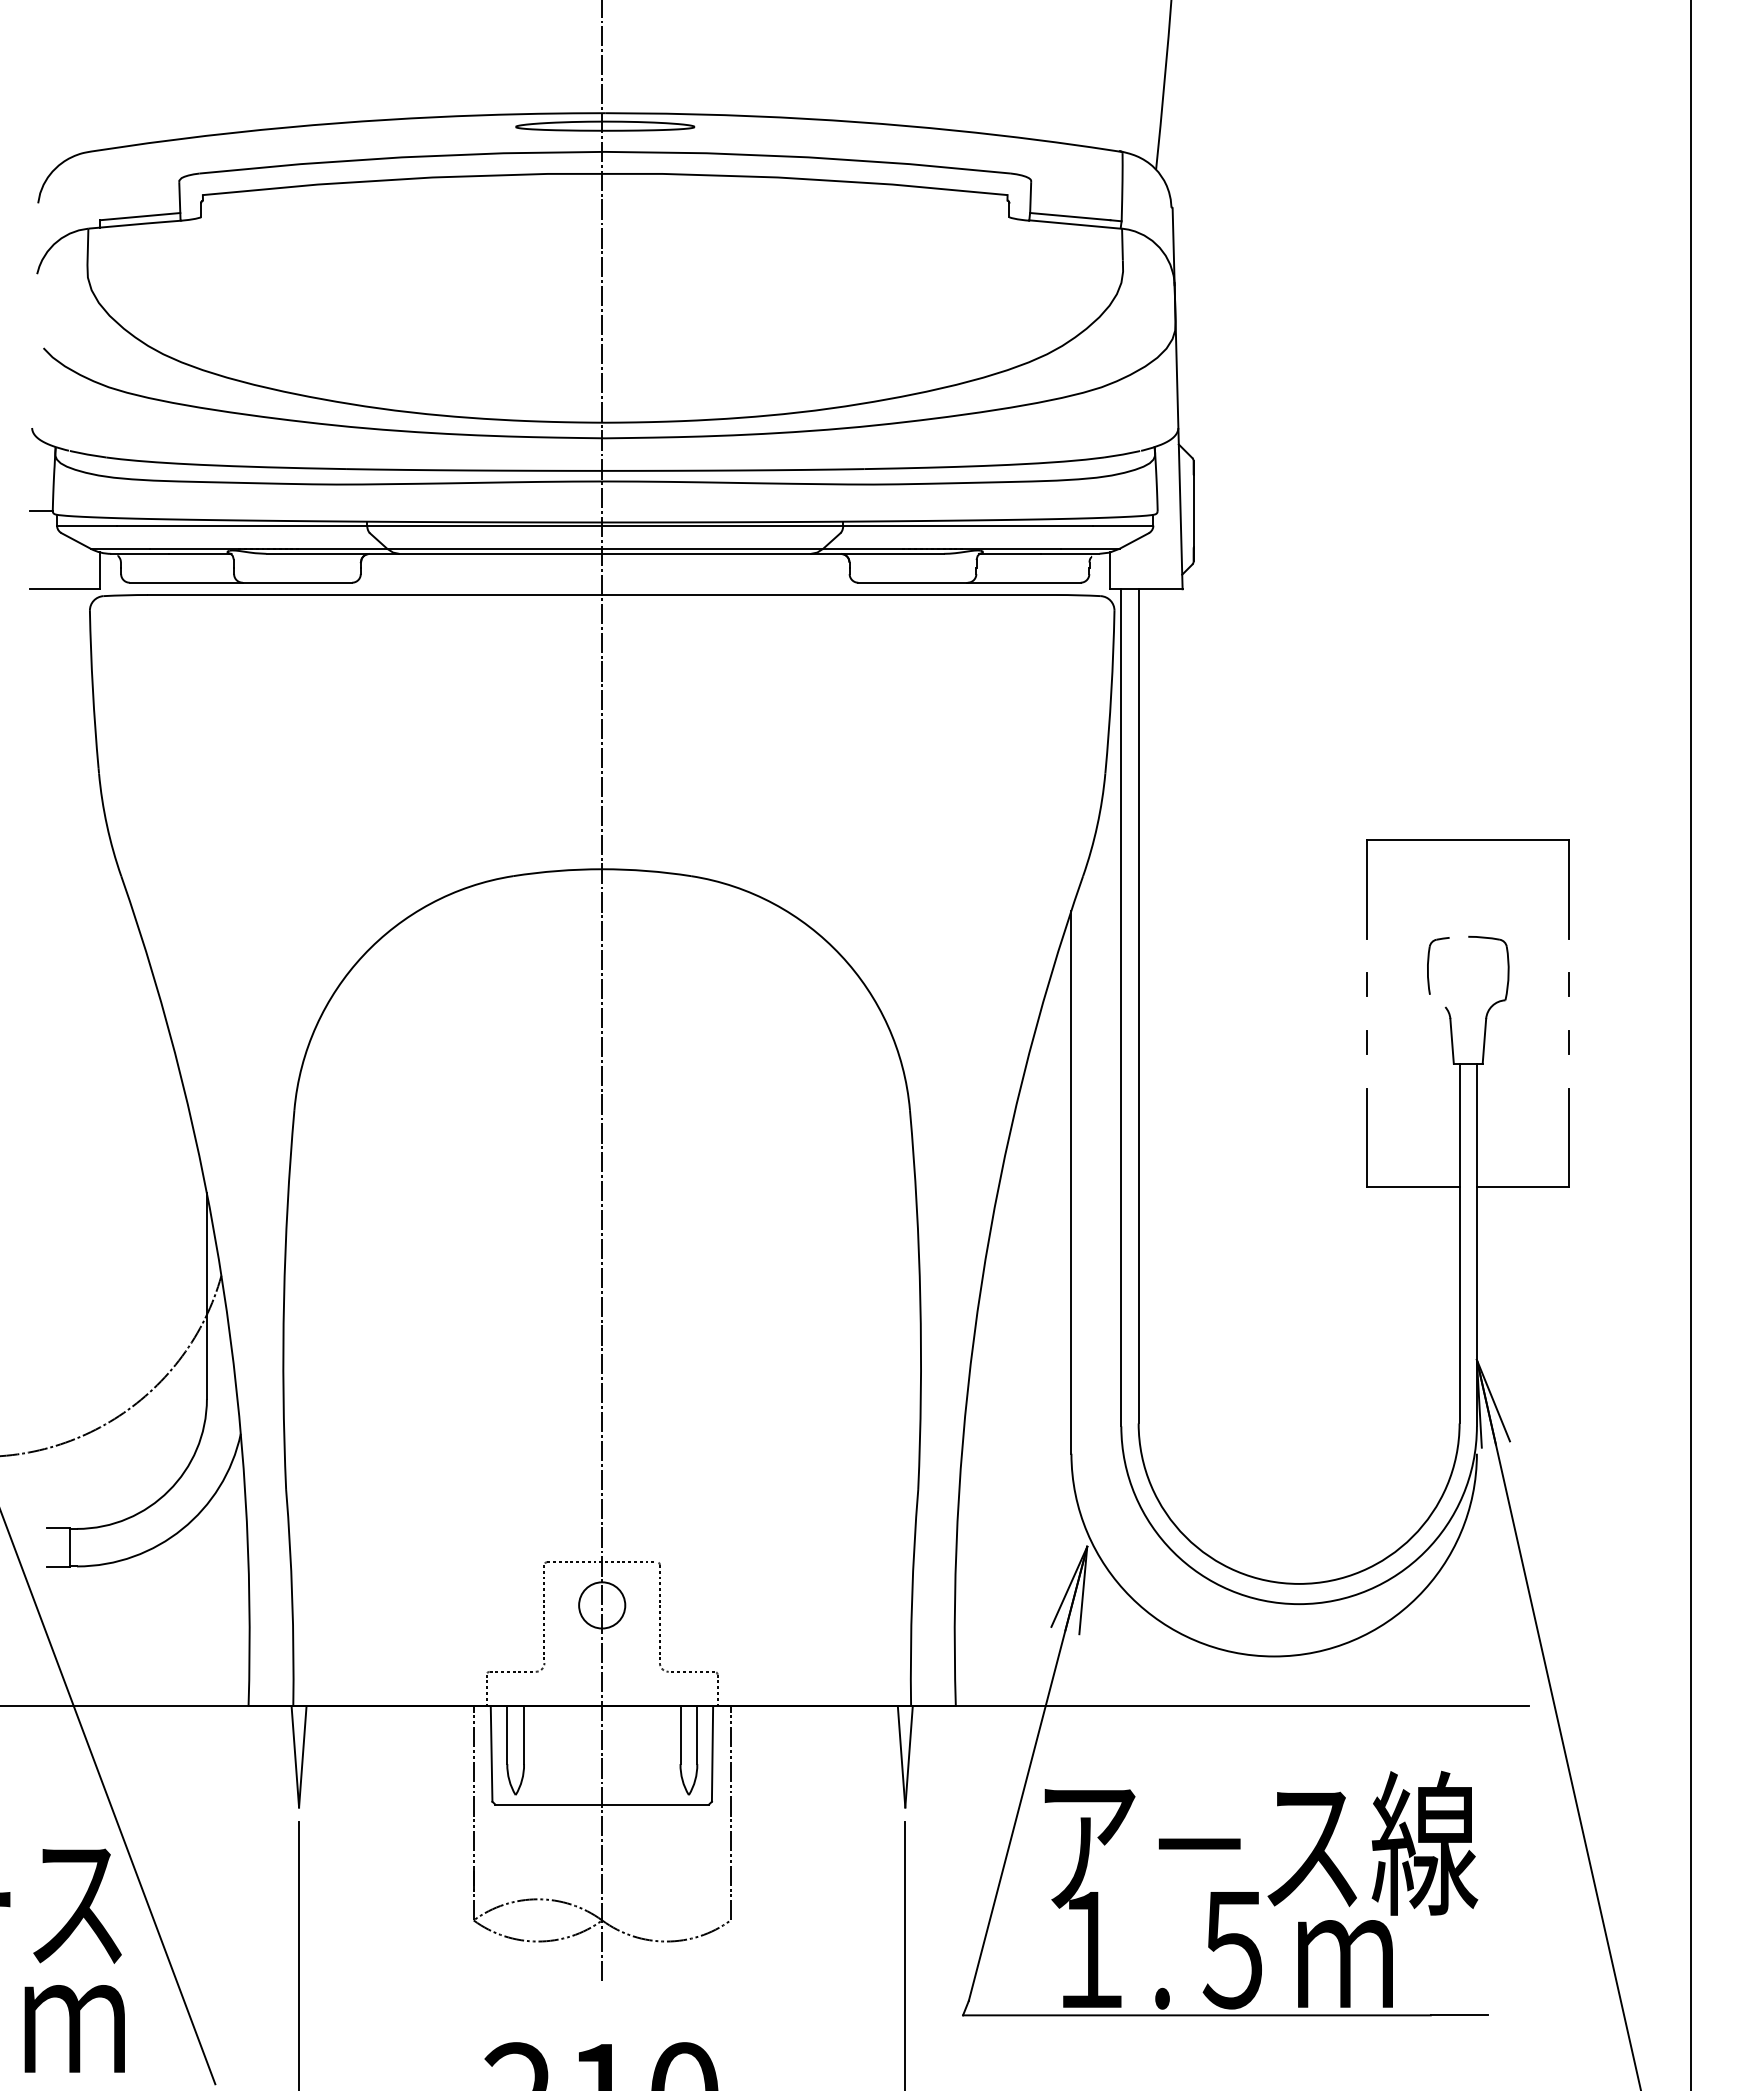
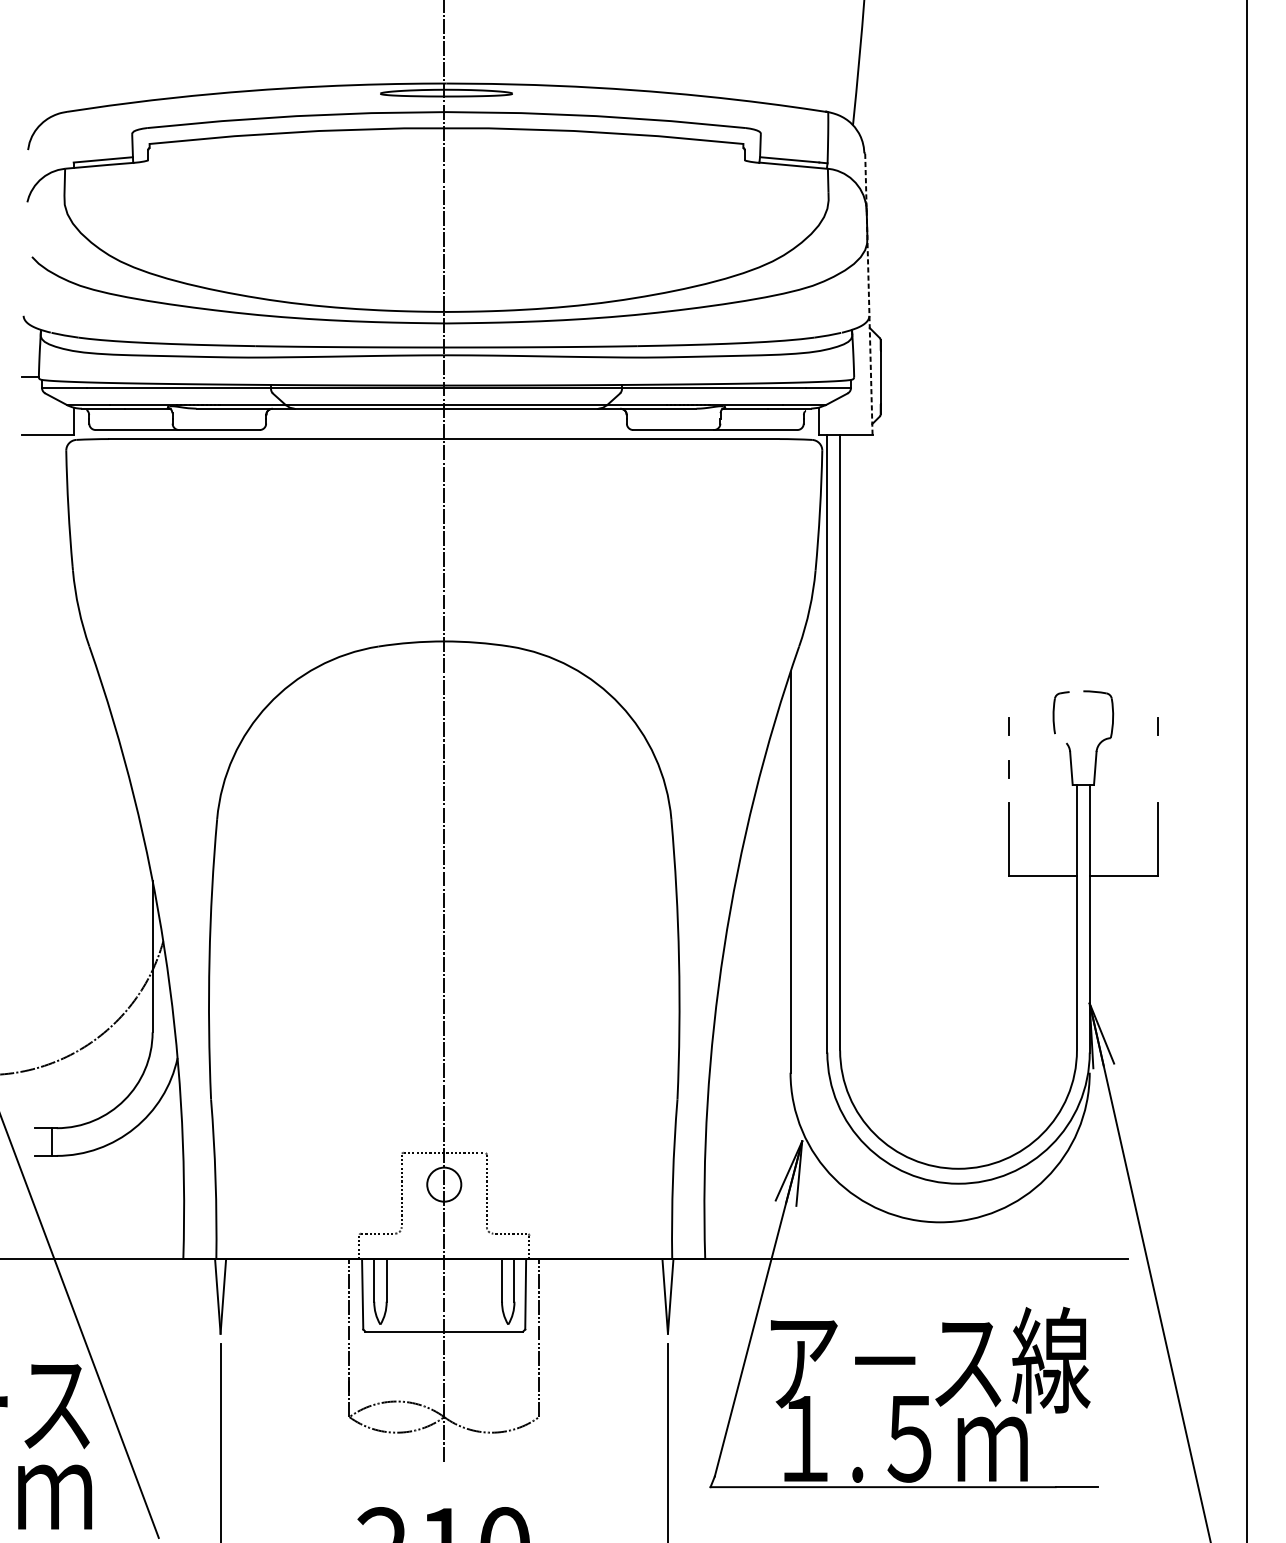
line: (1177, 398) -> (868, 294), solid -> dashed
part: (1467, 840) -> (1082, 620), removed
line: (1568, 1042) -> (1157, 769), removed

